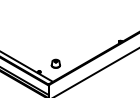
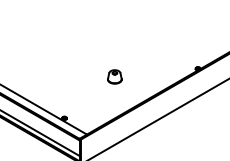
part: (55, 63) -> (114, 76), moved

